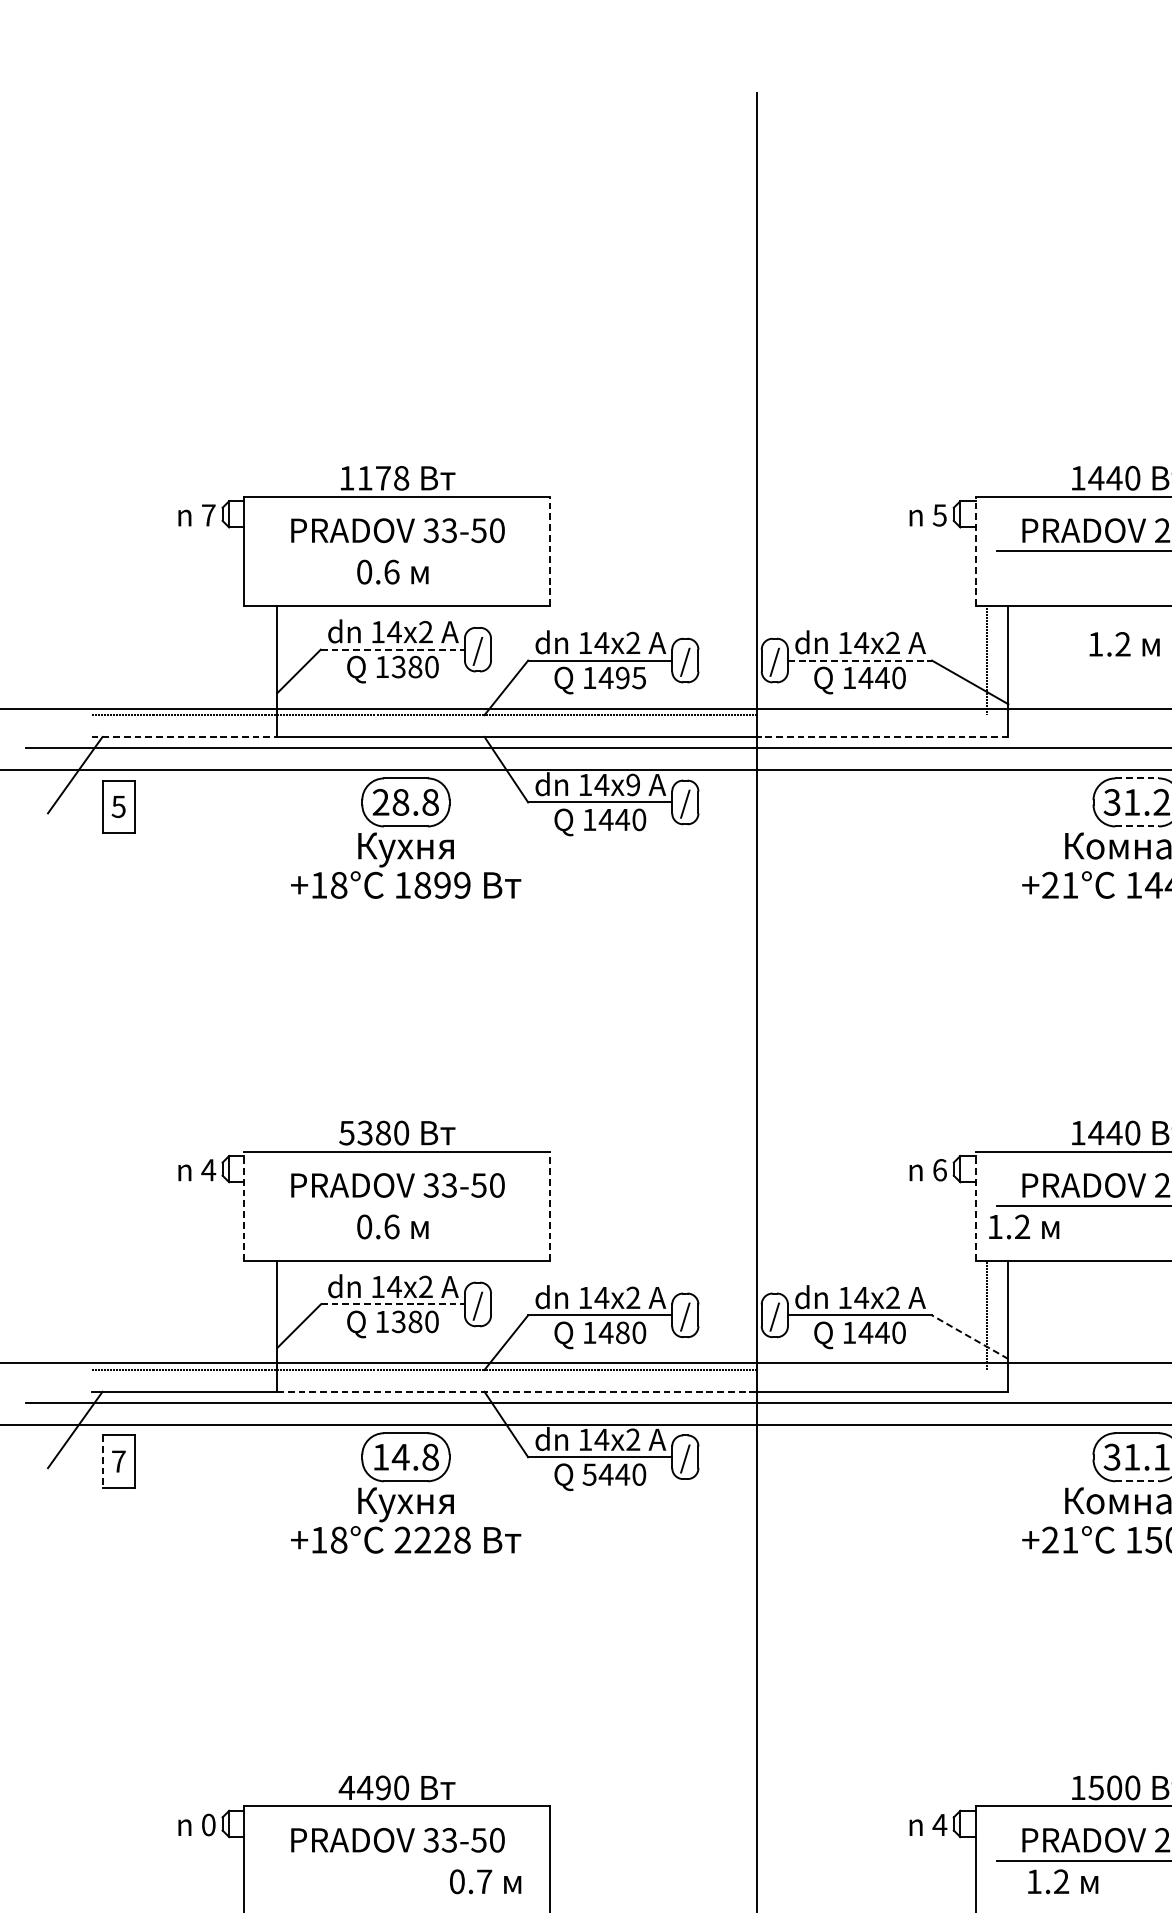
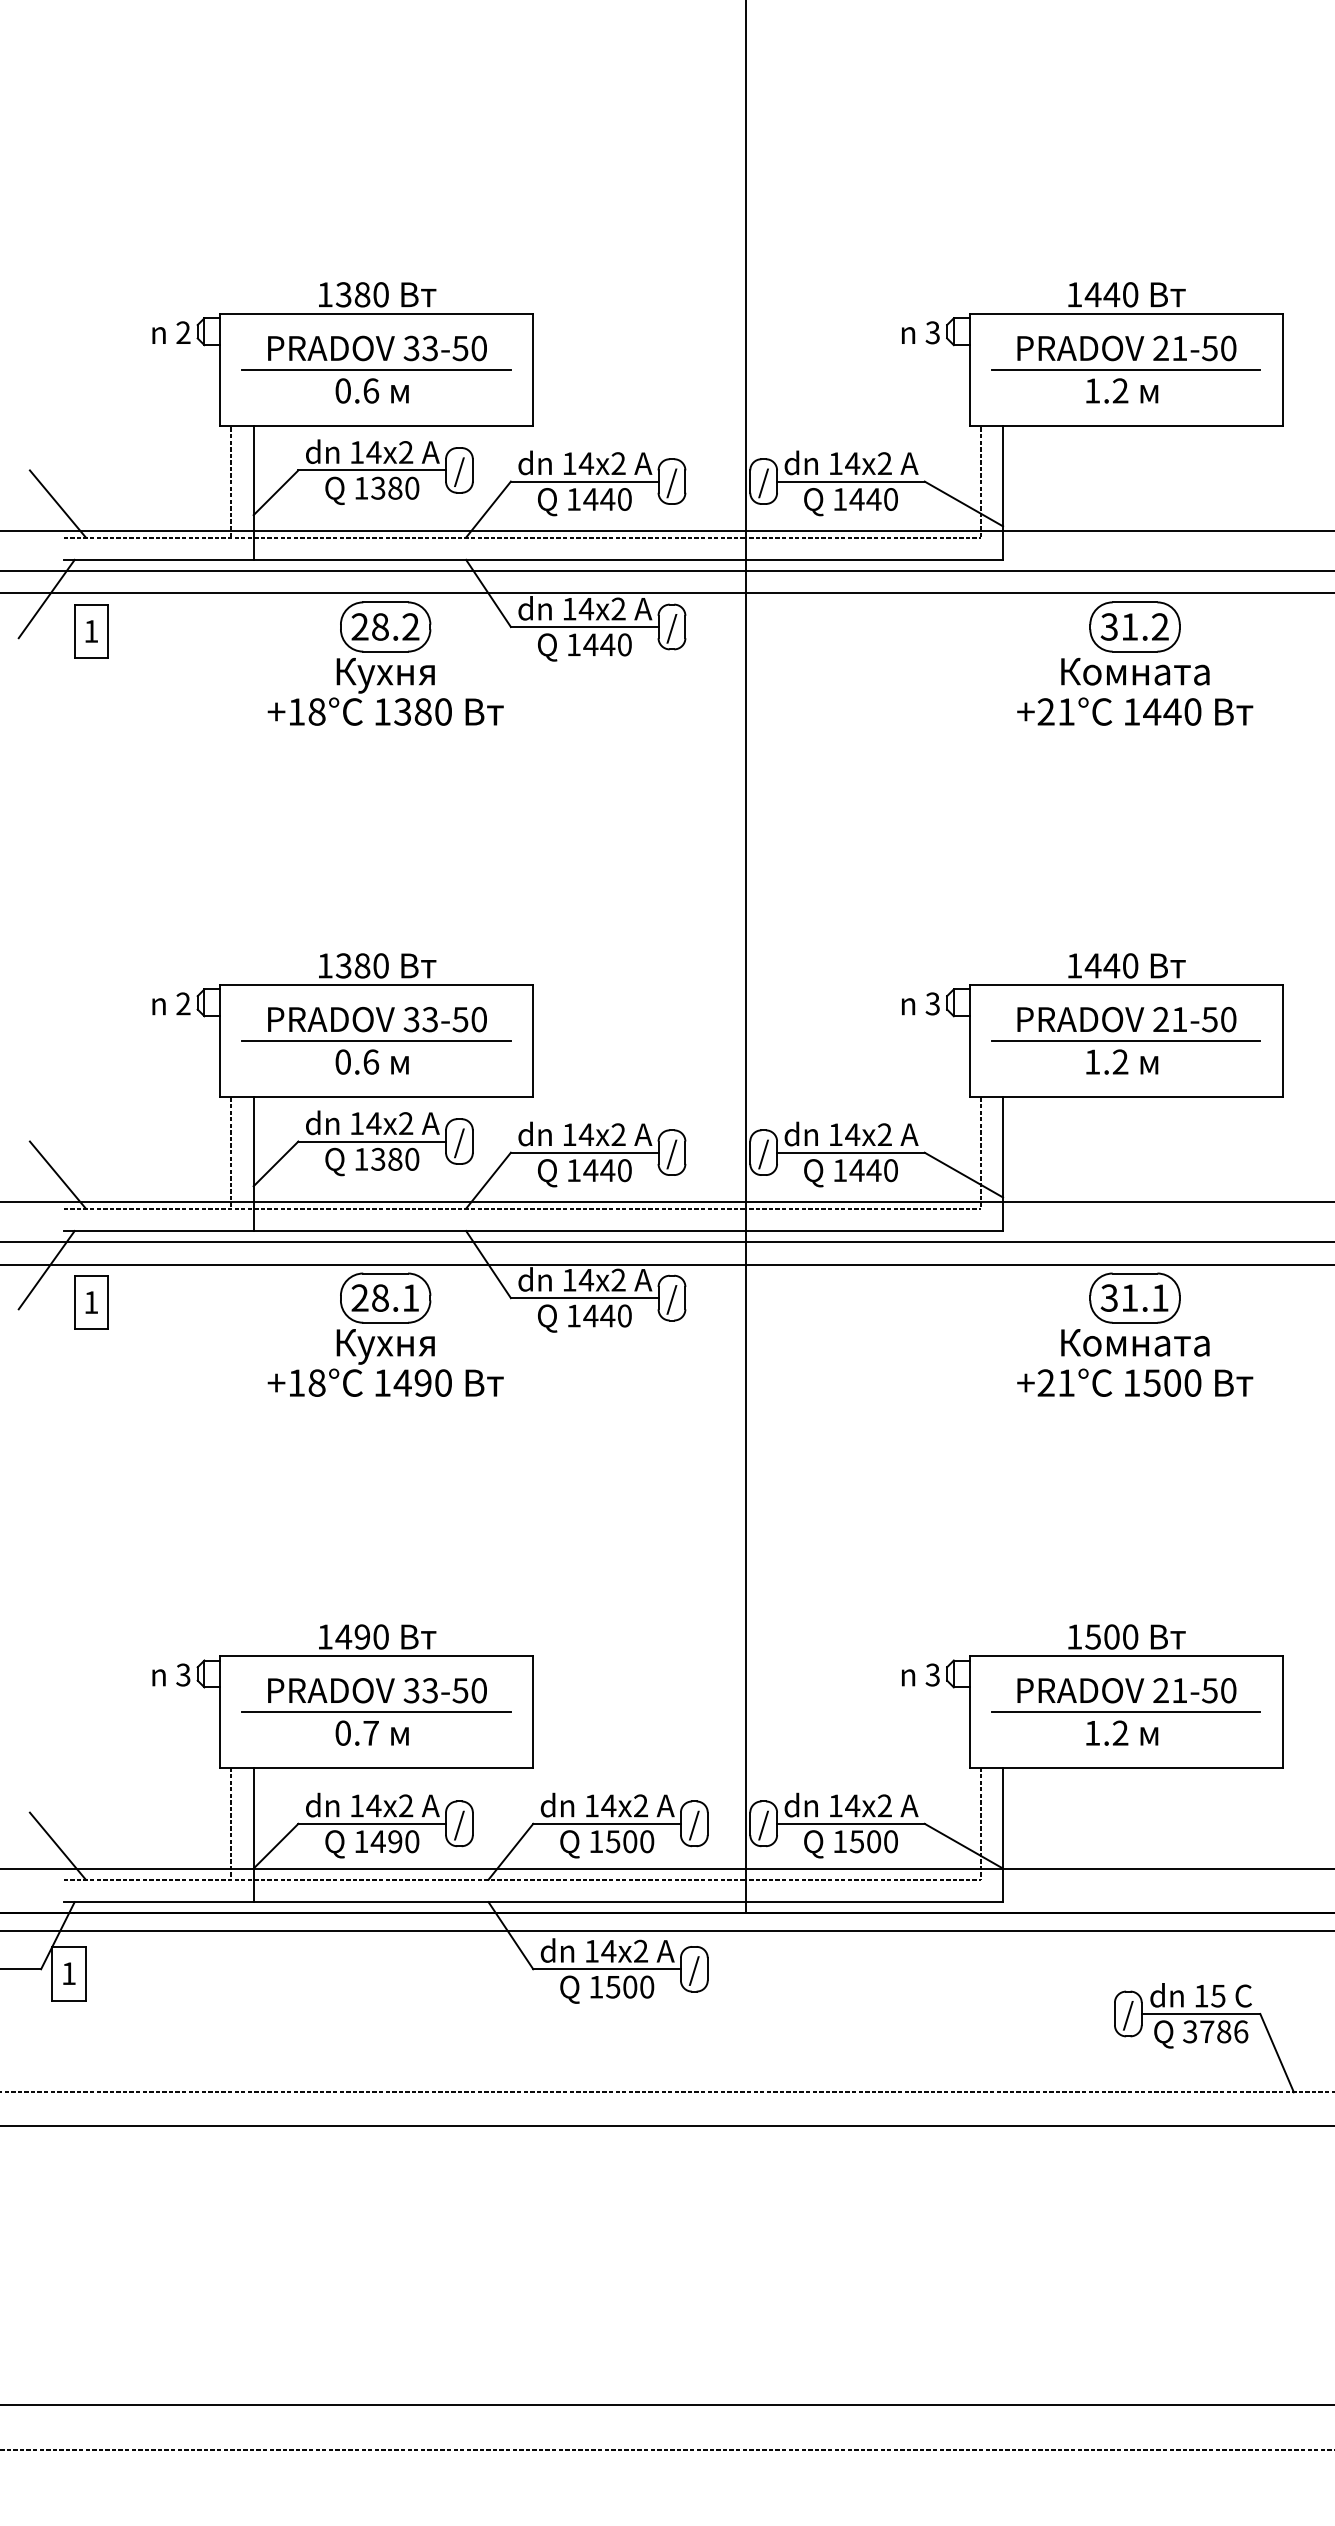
text: (382, 478) -> (361, 294), 1178 -> 1380
text: (208, 515) -> (183, 332), 7 -> 2
text: (939, 515) -> (932, 332), 5 -> 3
line: (397, 551) -> (376, 369), added
line: (550, 551) -> (533, 369), dashed -> solid
line: (975, 551) -> (969, 369), dashed -> solid
text: (1124, 643) -> (1122, 390), moved
line: (393, 649) -> (372, 470), dashed -> solid
line: (255, 660) -> (231, 481), added
line: (859, 660) -> (850, 481), dashed -> solid
text: (630, 678) -> (615, 499), 1495 -> 1440
line: (85, 681) -> (57, 503), added
line: (871, 715) -> (862, 537), added
line: (185, 736) -> (159, 559), dashed -> solid
line: (882, 736) -> (874, 559), dashed -> solid
line: (1137, 778) -> (1135, 602), dashed -> solid
text: (633, 785) -> (618, 609), 14x9 -> 14x2
text: (430, 801) -> (410, 626), 28.8 -> 28.2
text: (118, 806) -> (91, 631), 5 -> 1
line: (1137, 826) -> (1135, 651), dashed -> solid
text: (441, 884) -> (422, 711), 1899 -> 1380
text: (346, 1132) -> (324, 965), 5380 -> 1380
text: (208, 1169) -> (183, 1003), 4 -> 2
text: (939, 1169) -> (932, 1003), 6 -> 3
line: (244, 1205) -> (220, 1040), dashed -> solid
line: (397, 1205) -> (376, 1040), added
line: (550, 1205) -> (533, 1040), dashed -> solid
line: (975, 1205) -> (969, 1040), dashed -> solid
text: (1024, 1226) -> (1122, 1061), moved
line: (393, 1304) -> (372, 1141), dashed -> solid
line: (255, 1315) -> (231, 1152), added
text: (622, 1332) -> (607, 1170), 1480 -> 1440
line: (85, 1336) -> (57, 1174), added
line: (969, 1336) -> (963, 1174), dashed -> solid
line: (871, 1369) -> (862, 1208), added
line: (518, 1392) -> (500, 1231), dashed -> solid
text: (405, 1456) -> (385, 1297), 14.8 -> 28.1
line: (102, 1461) -> (74, 1302), dashed -> solid
text: (118, 1461) -> (91, 1302), 7 -> 1
text: (589, 1474) -> (573, 1315), 5440 -> 1440
line: (1137, 1481) -> (1135, 1322), dashed -> solid
text: (432, 1539) -> (412, 1382), 2228 -> 1490
text: (346, 1787) -> (324, 1636), 4490 -> 1490
text: (208, 1824) -> (183, 1674), 0 -> 3
text: (939, 1824) -> (932, 1674), 4 -> 3
line: (397, 1860) -> (376, 1711), added
text: (484, 1881) -> (371, 1732), moved
text: (1063, 1881) -> (1122, 1732), moved

